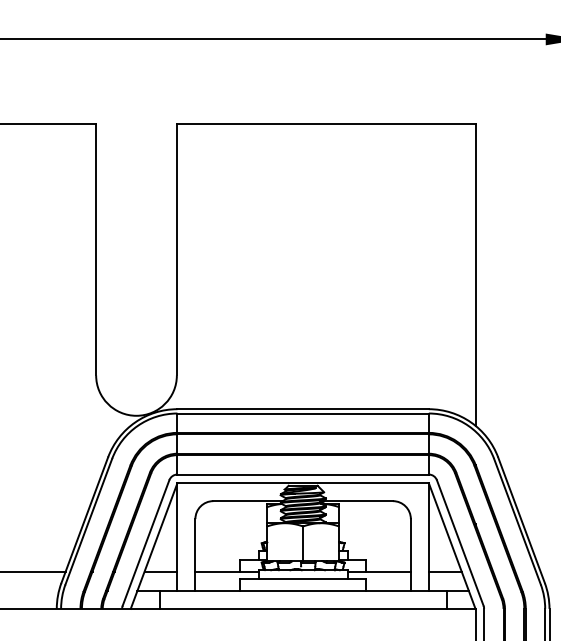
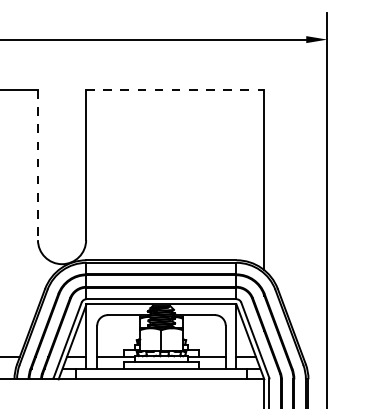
line: (326, 124) -> (175, 90), solid -> dashed
line: (95, 250) -> (37, 165), solid -> dashed

